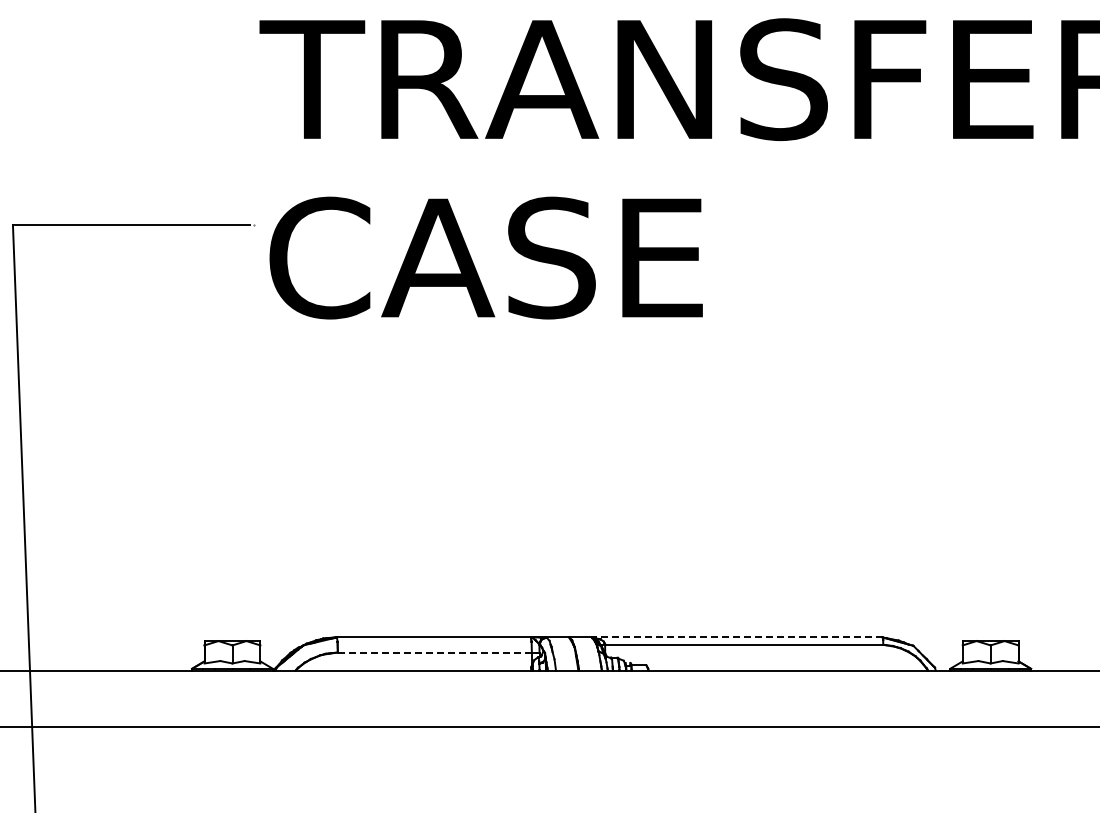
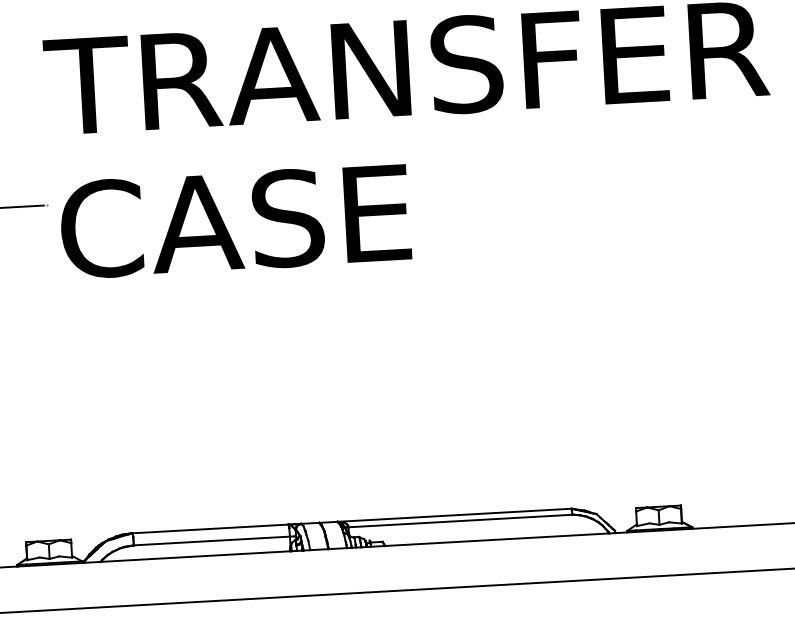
line: (736, 637) -> (453, 515), dashed -> solid
line: (434, 652) -> (211, 541), dashed -> solid

